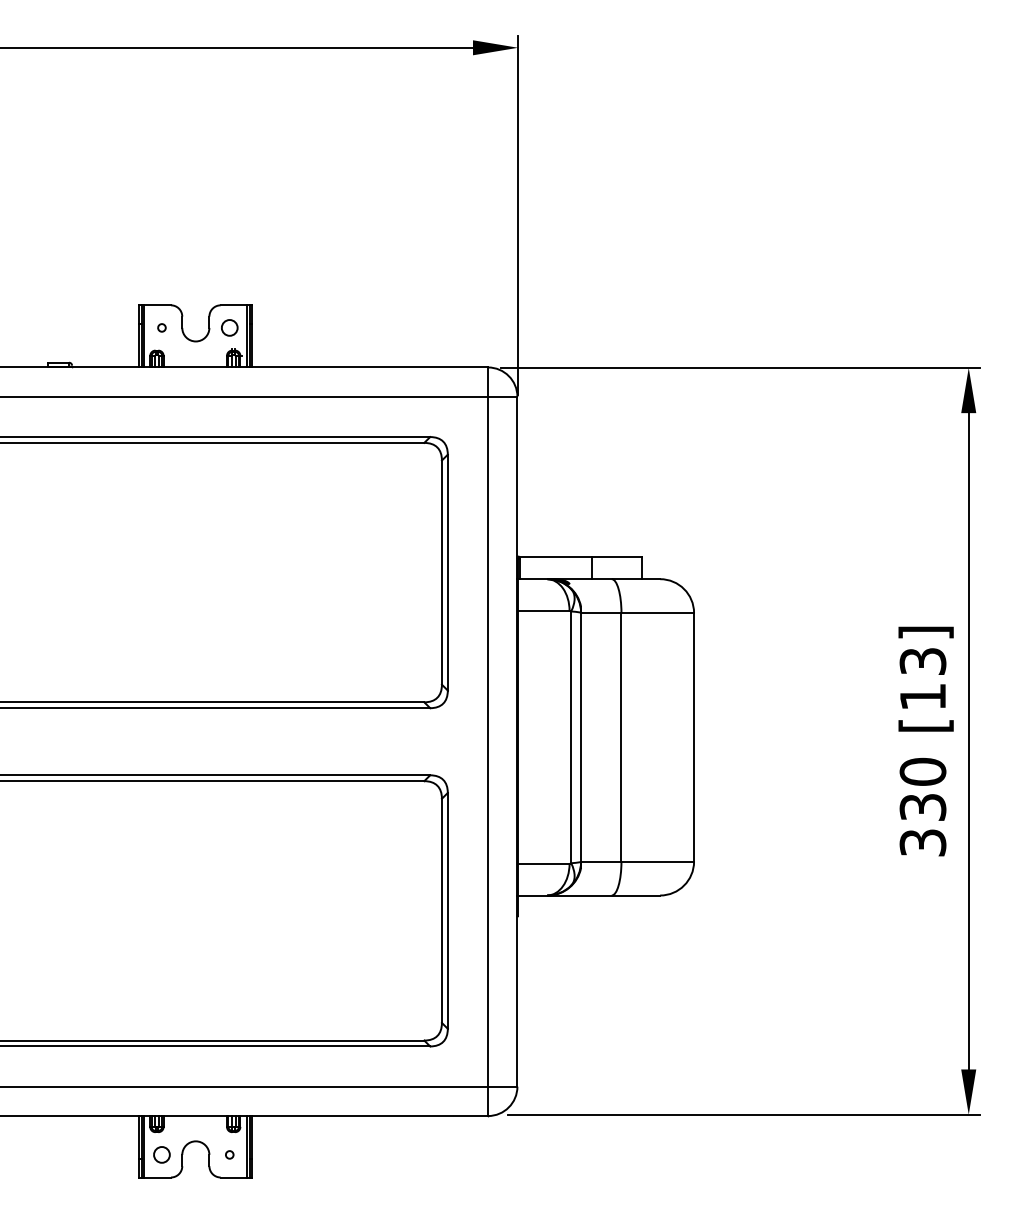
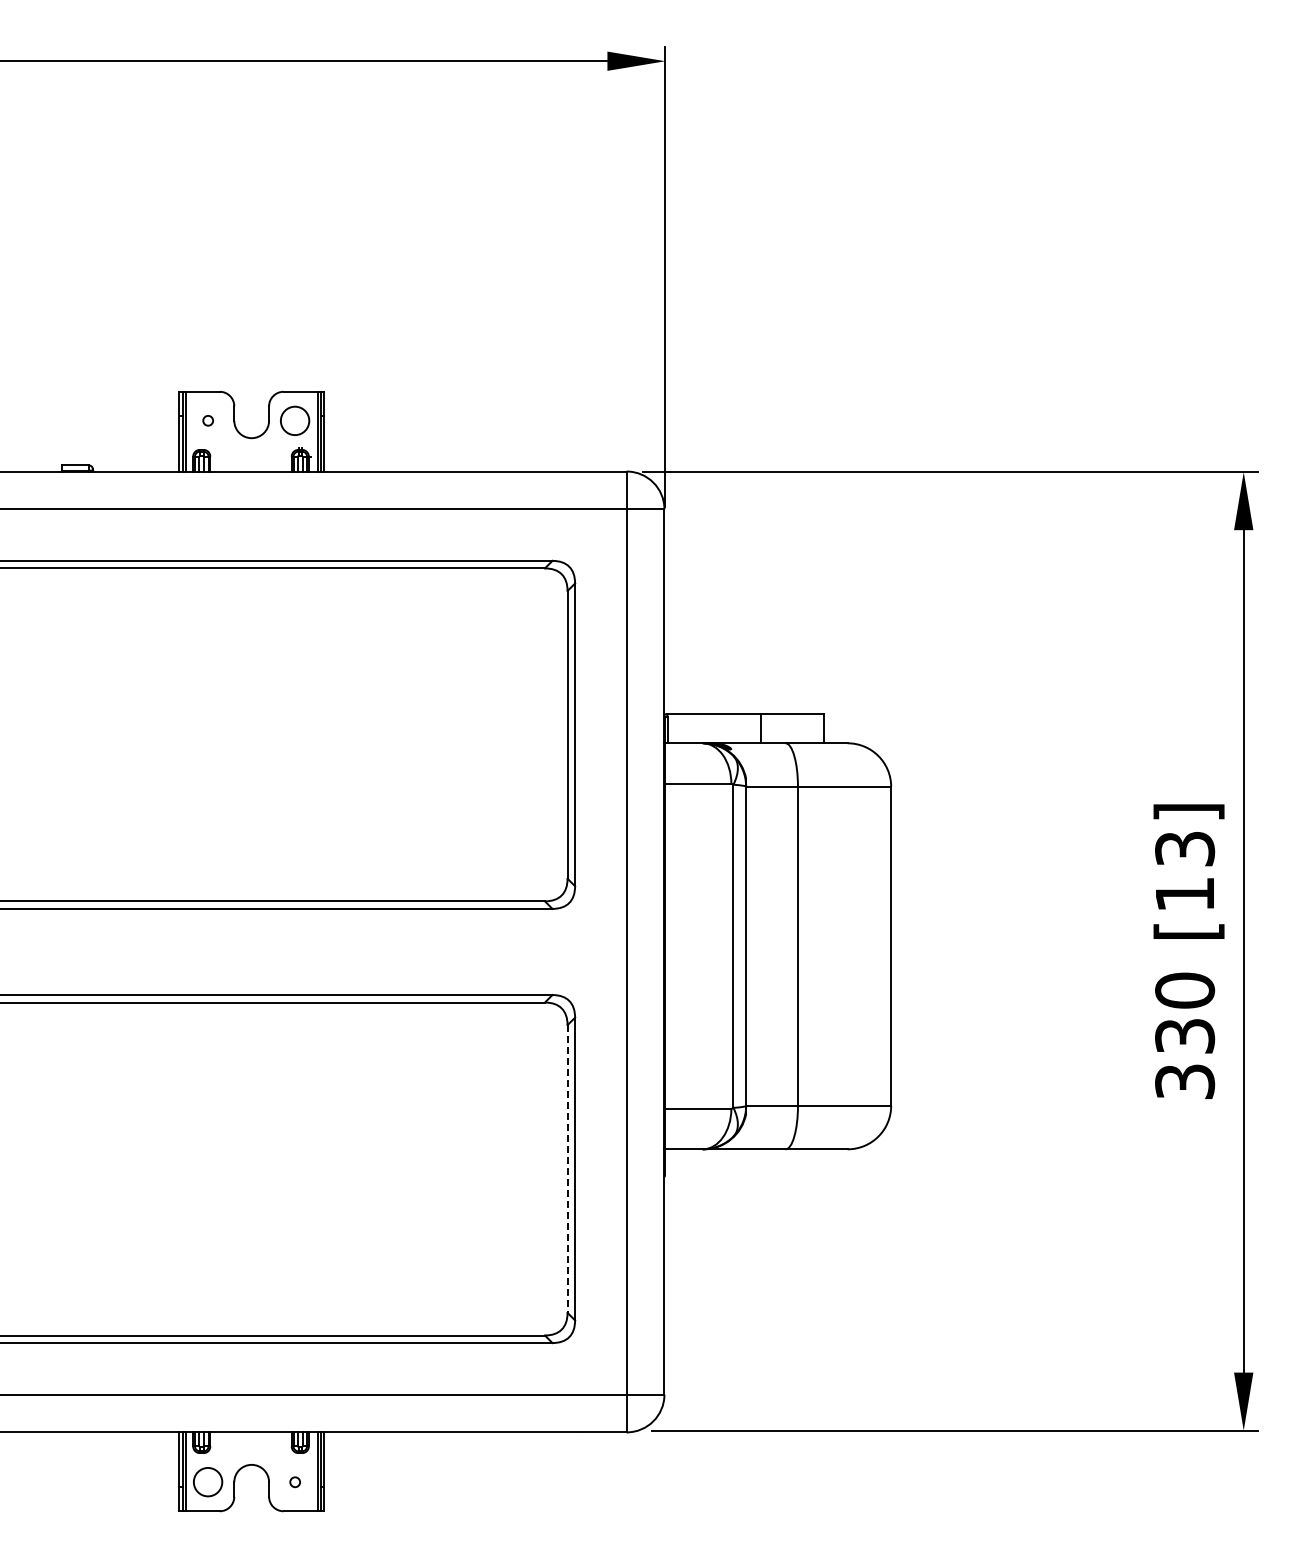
circle: (229, 327) -> (295, 420), size x1.4
line: (441, 911) -> (567, 1169), solid -> dashed
circle: (162, 1155) -> (208, 1482), size x1.4

